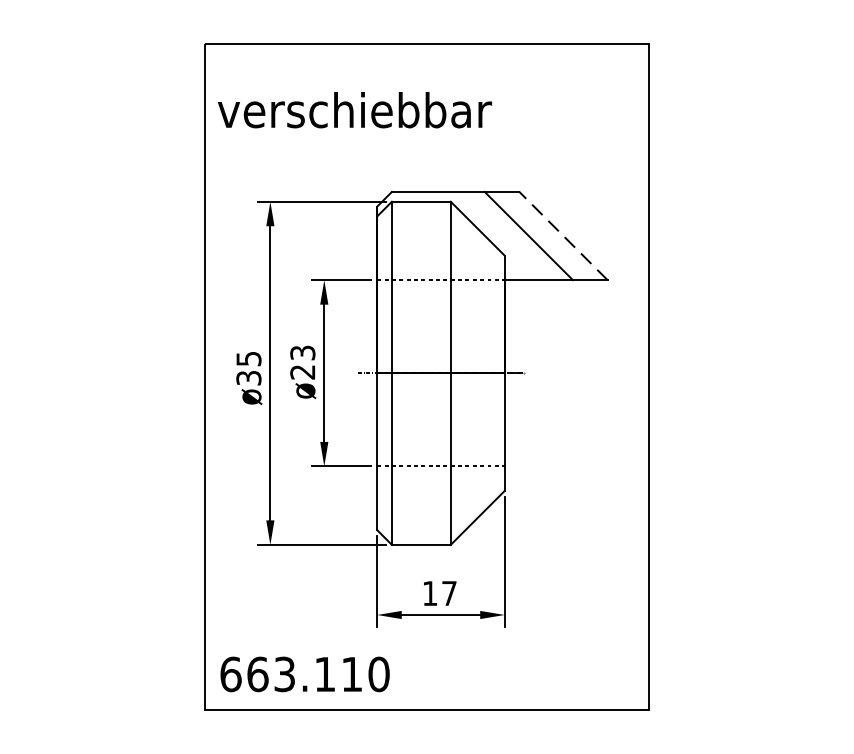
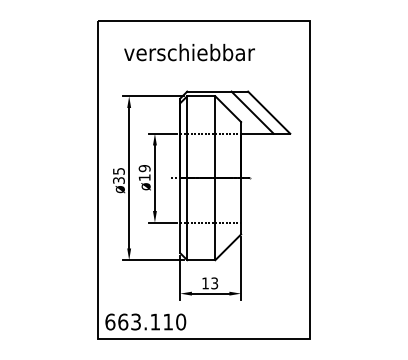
text: (354, 110) -> (189, 52), moved
line: (564, 235) -> (269, 112), dashed -> solid
text: (302, 363) -> (144, 173), ø23 -> ø19
text: (448, 593) -> (214, 283), 17 -> 13

